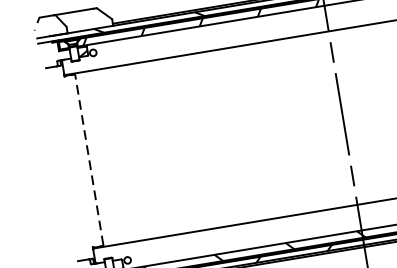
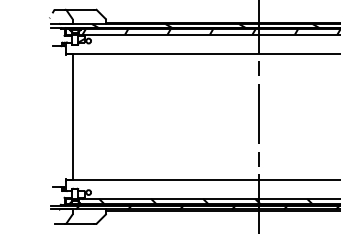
line: (89, 159) -> (73, 116), dashed -> solid

